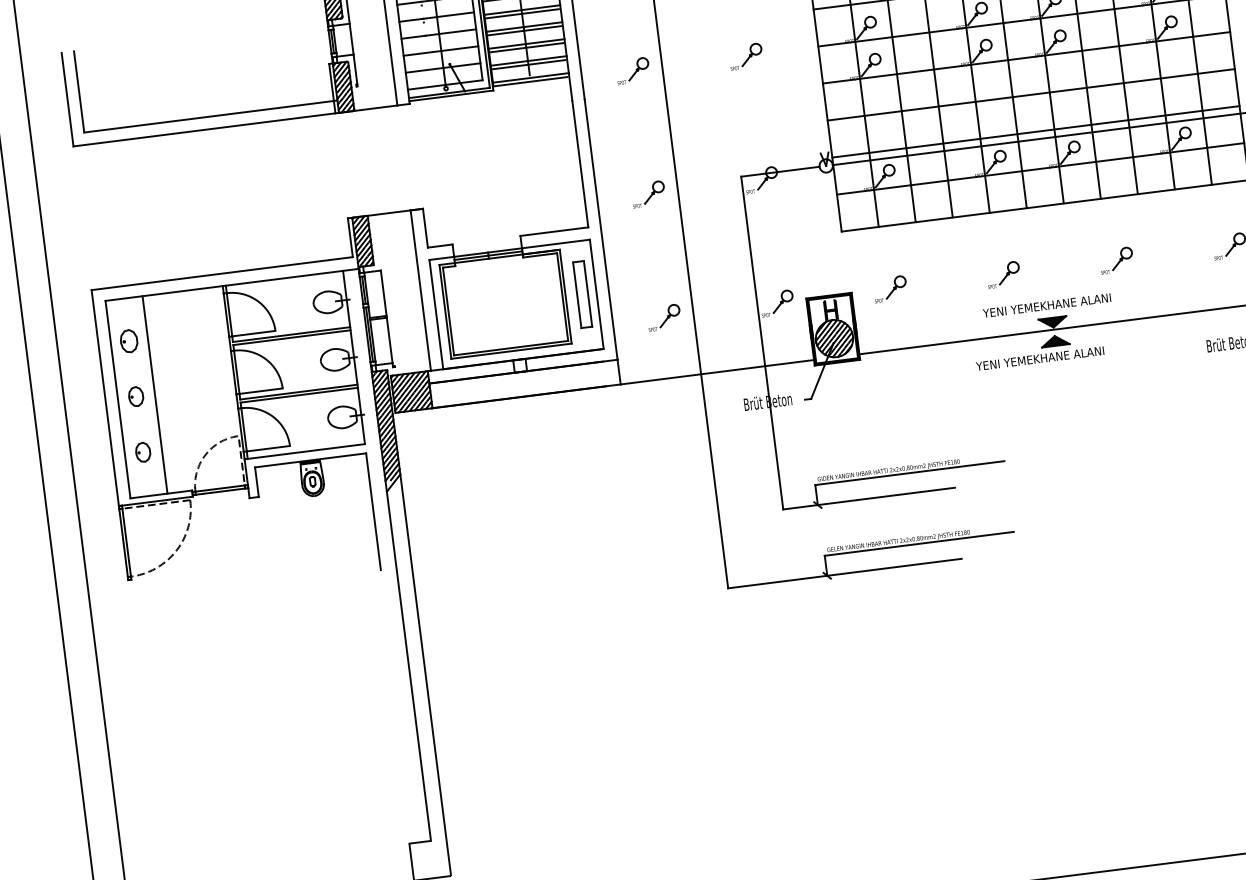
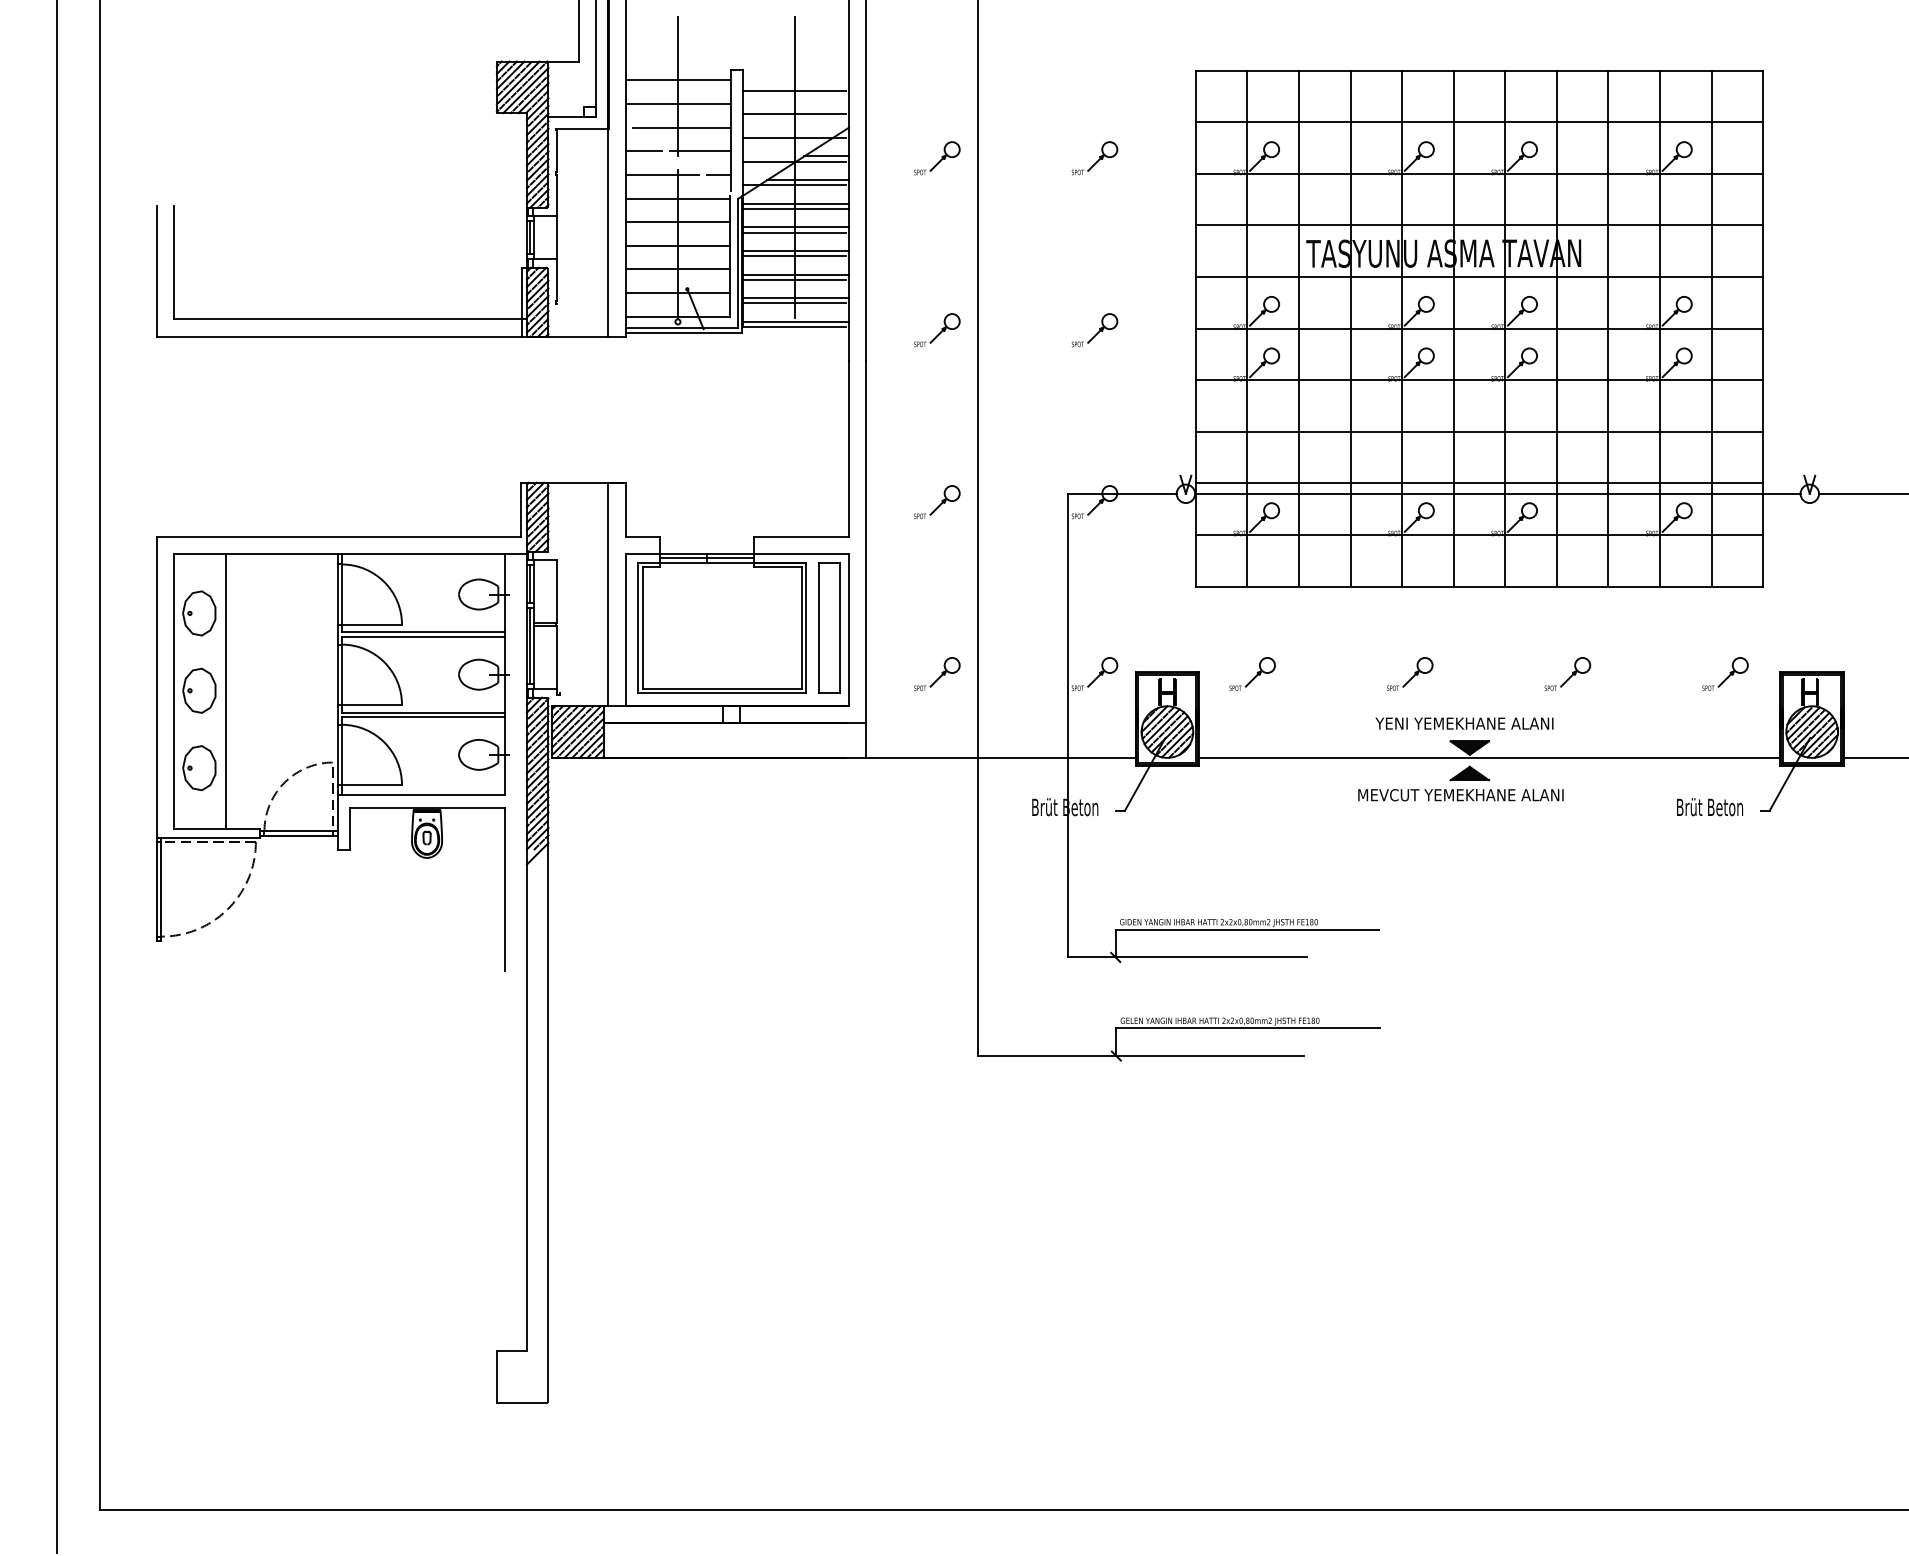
part: (582, 294) -> (829, 627), size x1.43
part: (129, 341) -> (199, 613), size x1.43
text: (1050, 357) -> (1460, 795), YENI YEMEKHANE ALANI -> MEVCUT YEMEKHANE ALANI
part: (136, 396) -> (199, 690), size x1.67
part: (143, 452) -> (199, 768), size x1.67

